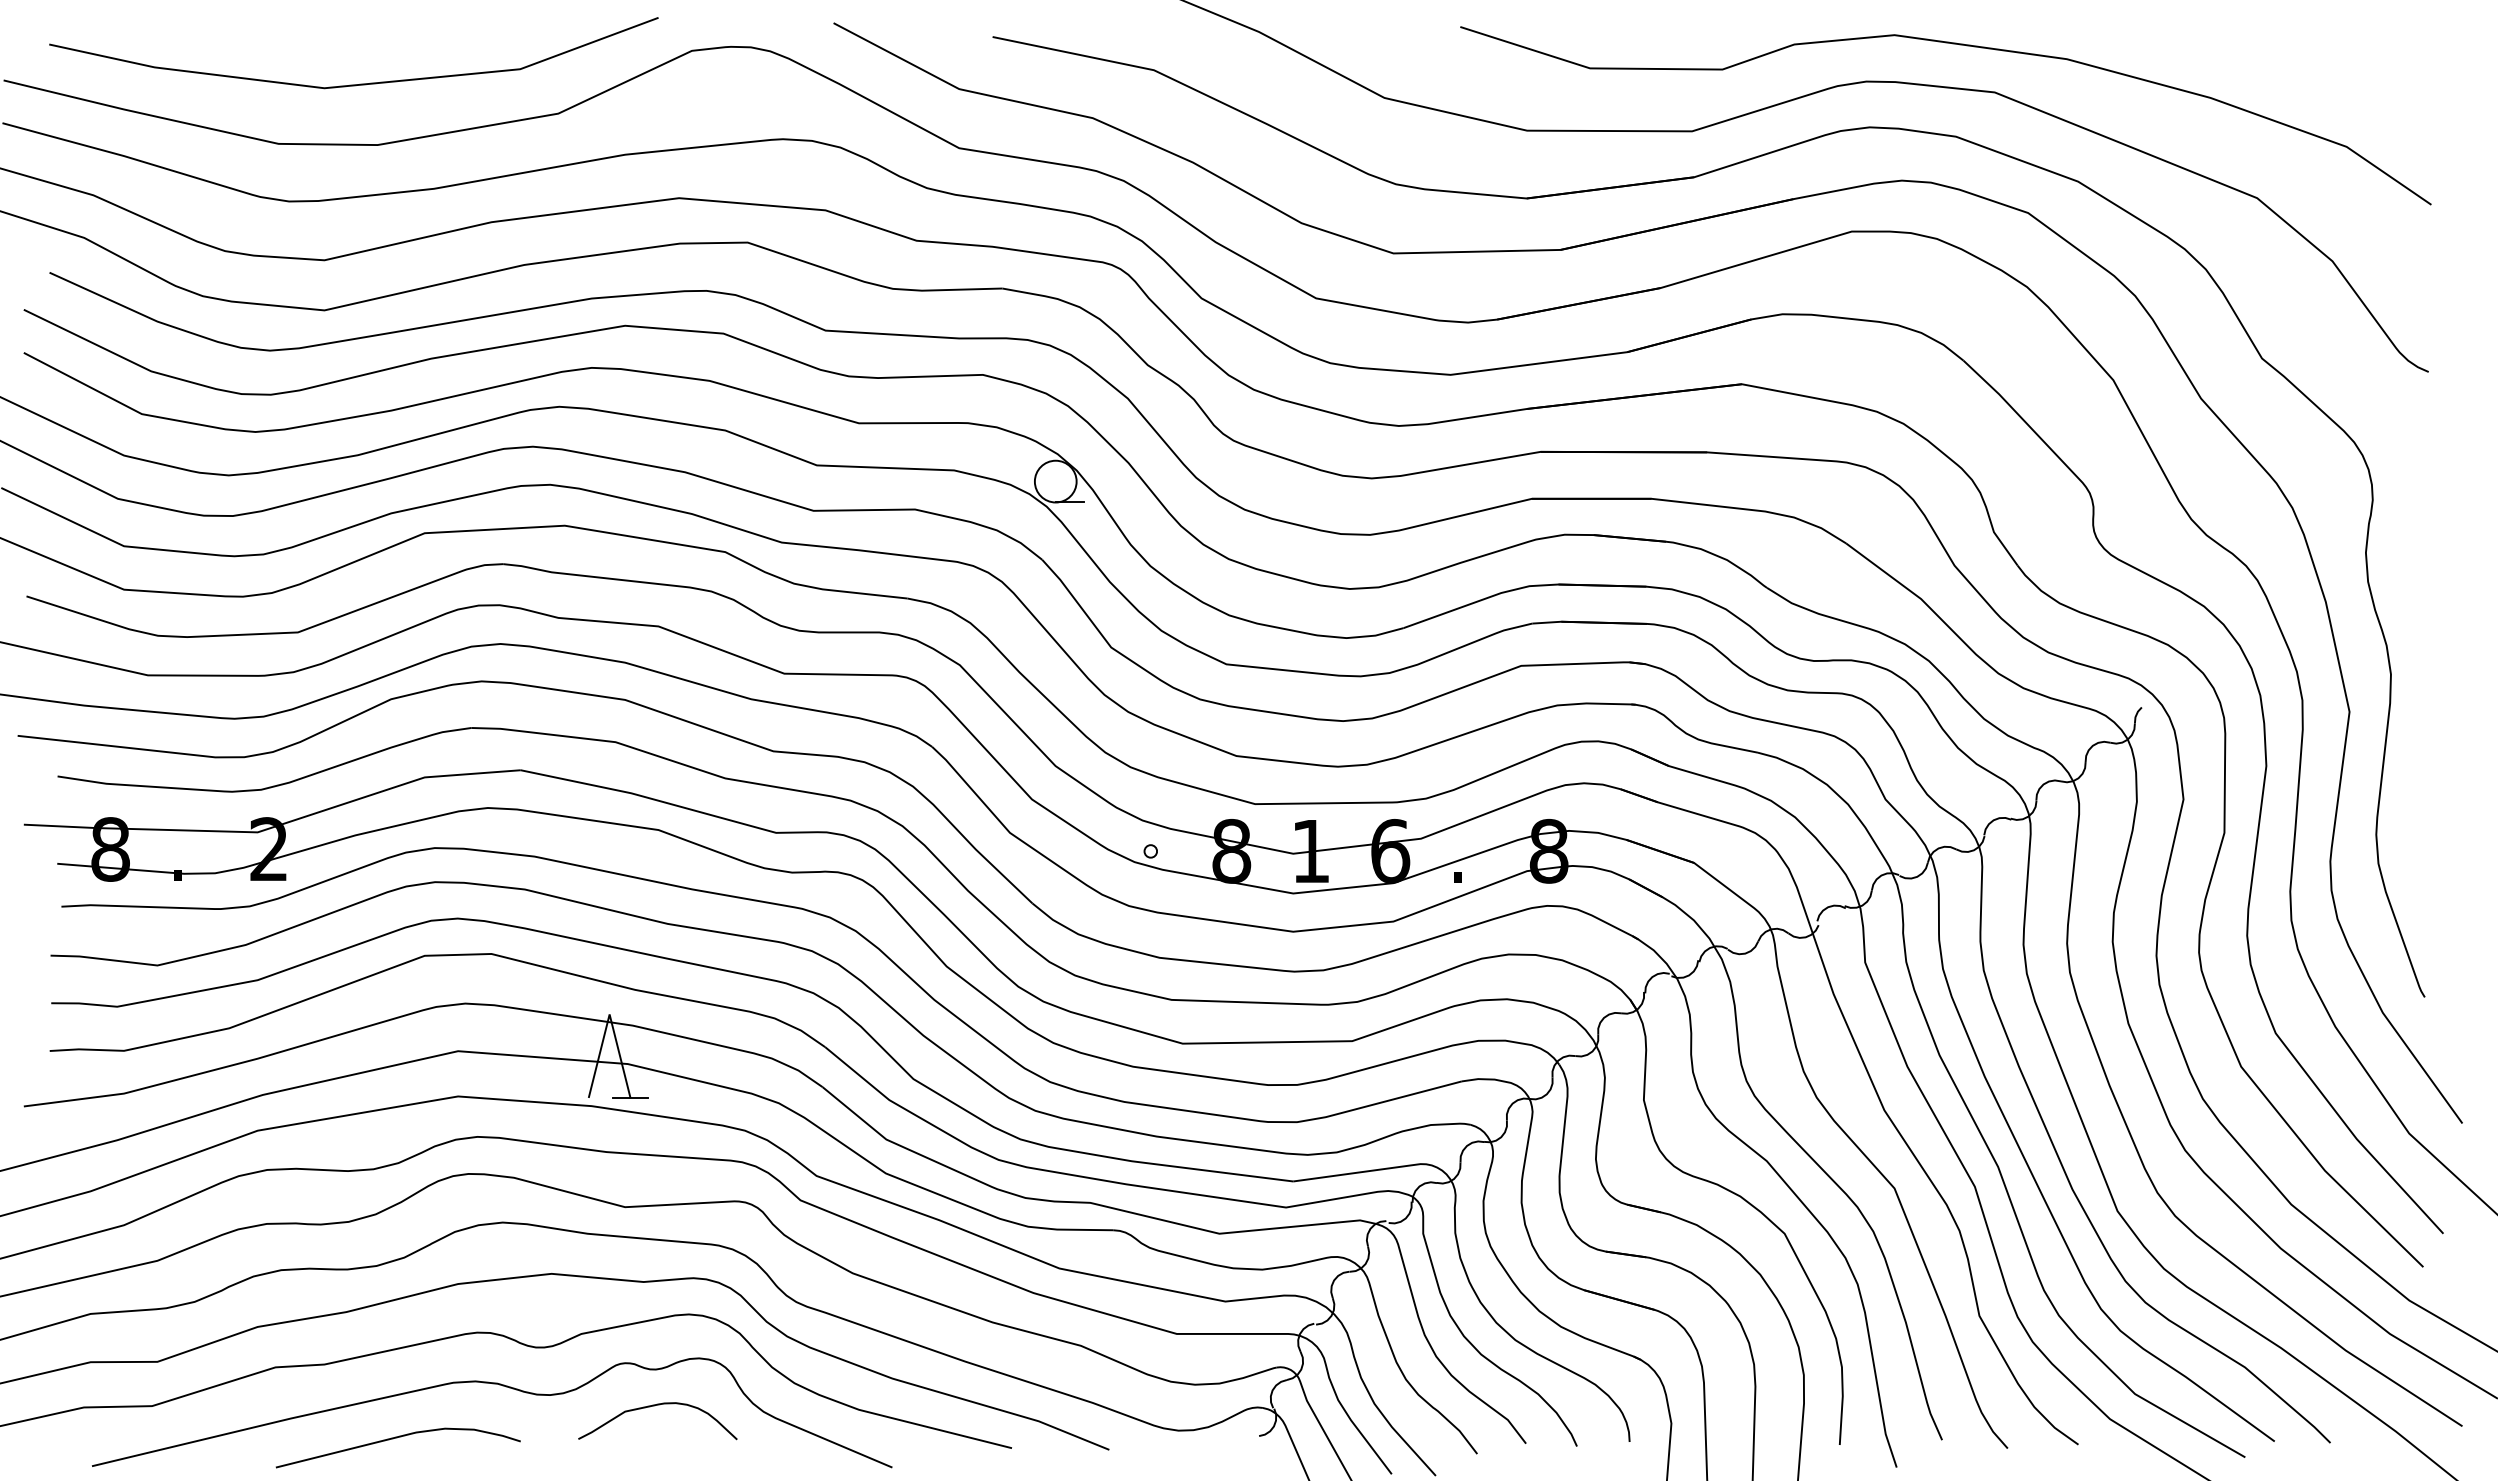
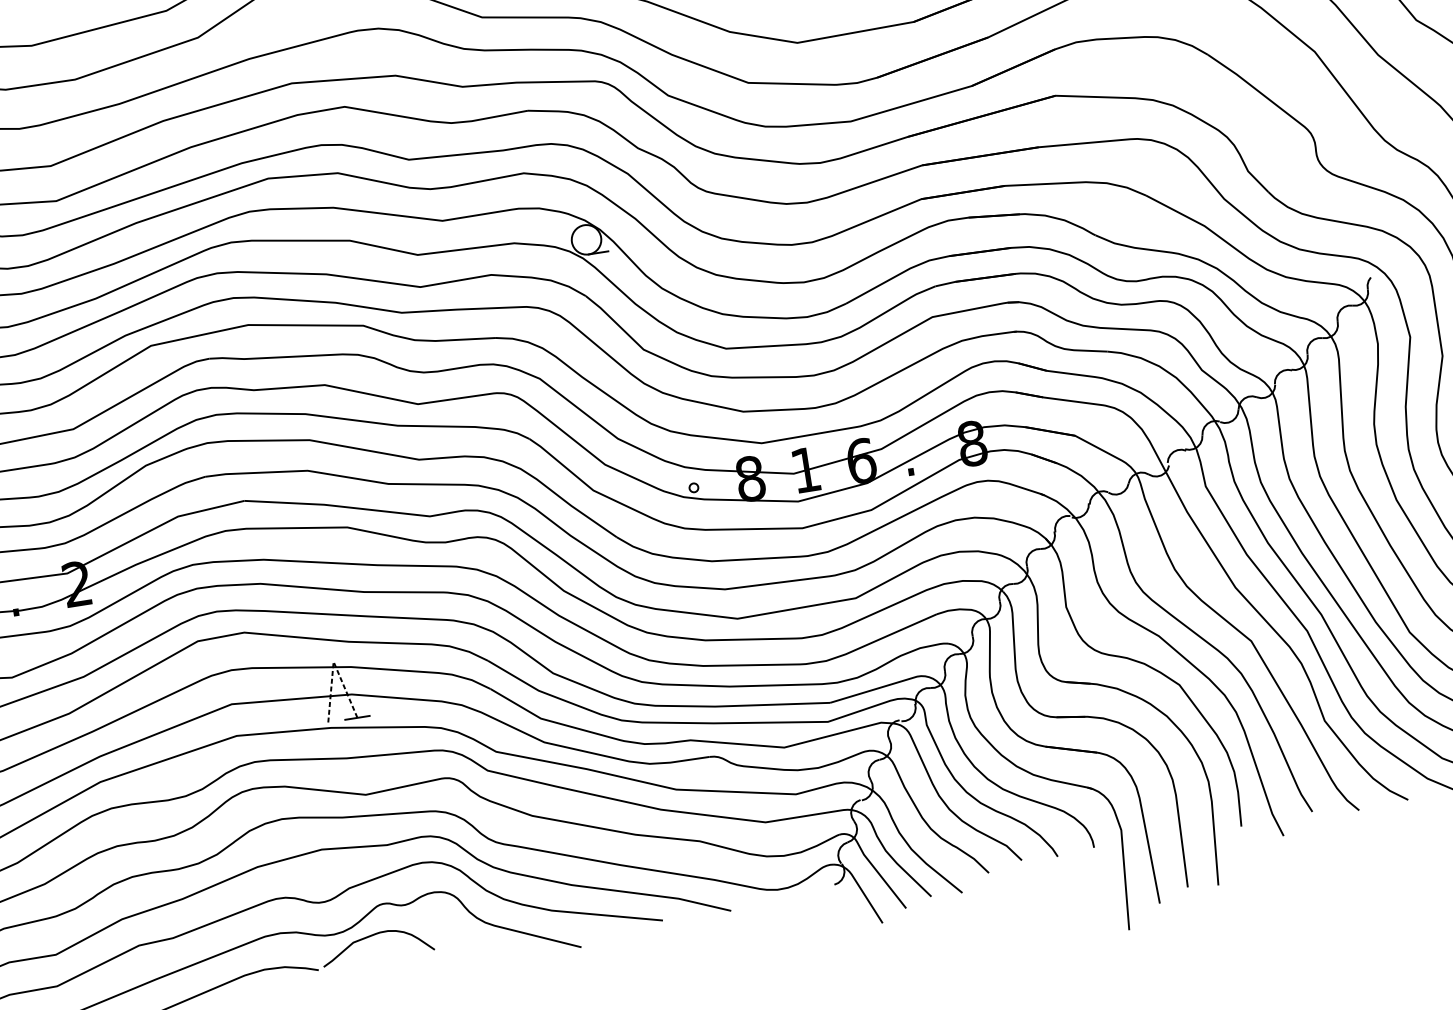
line: (609, 1014) -> (333, 661), solid -> dashed
curve: (654, 1406) -> (373, 935), moved

